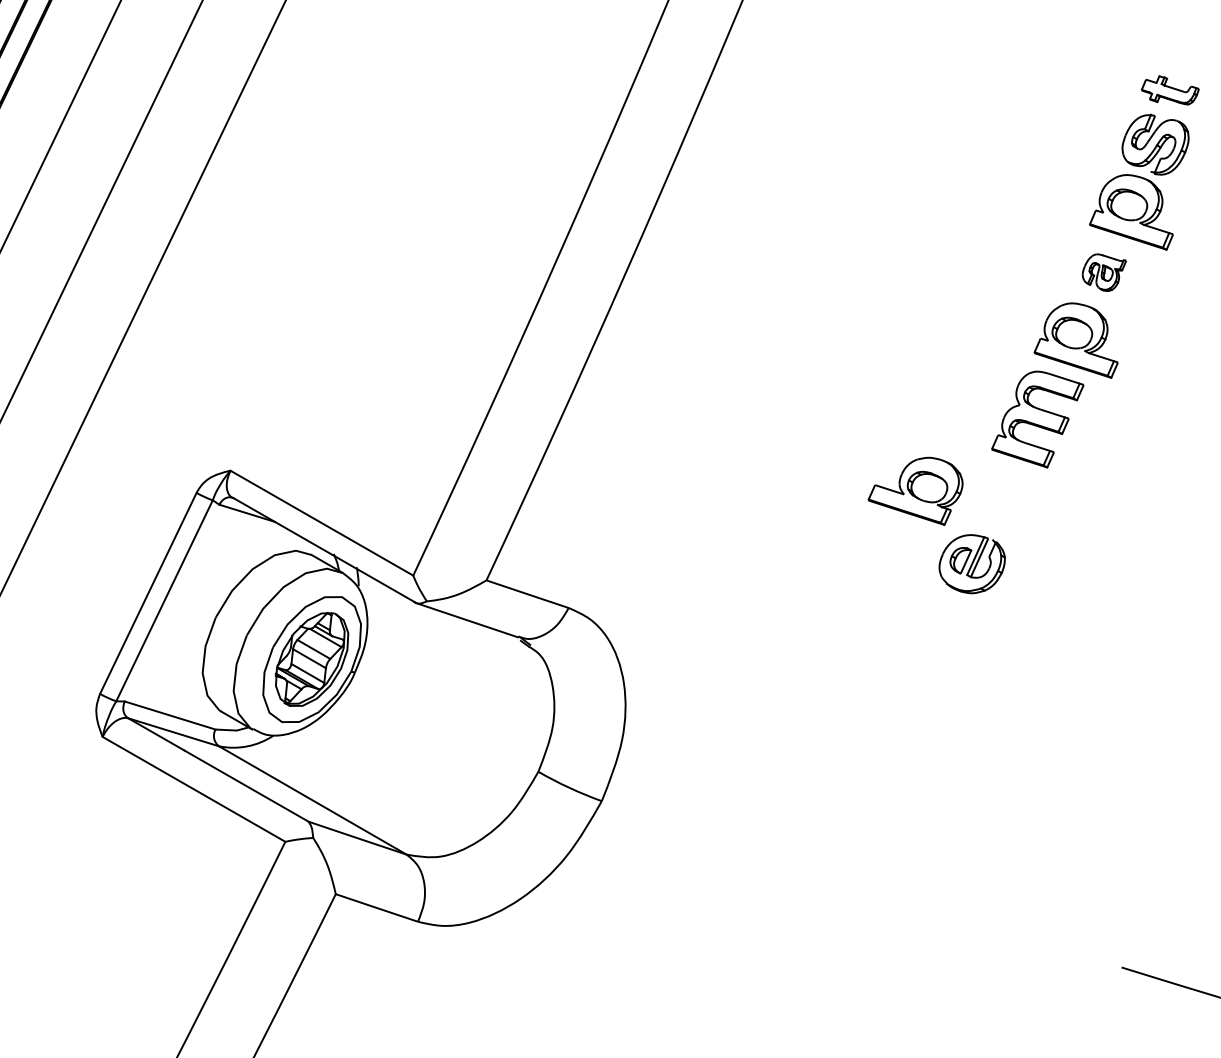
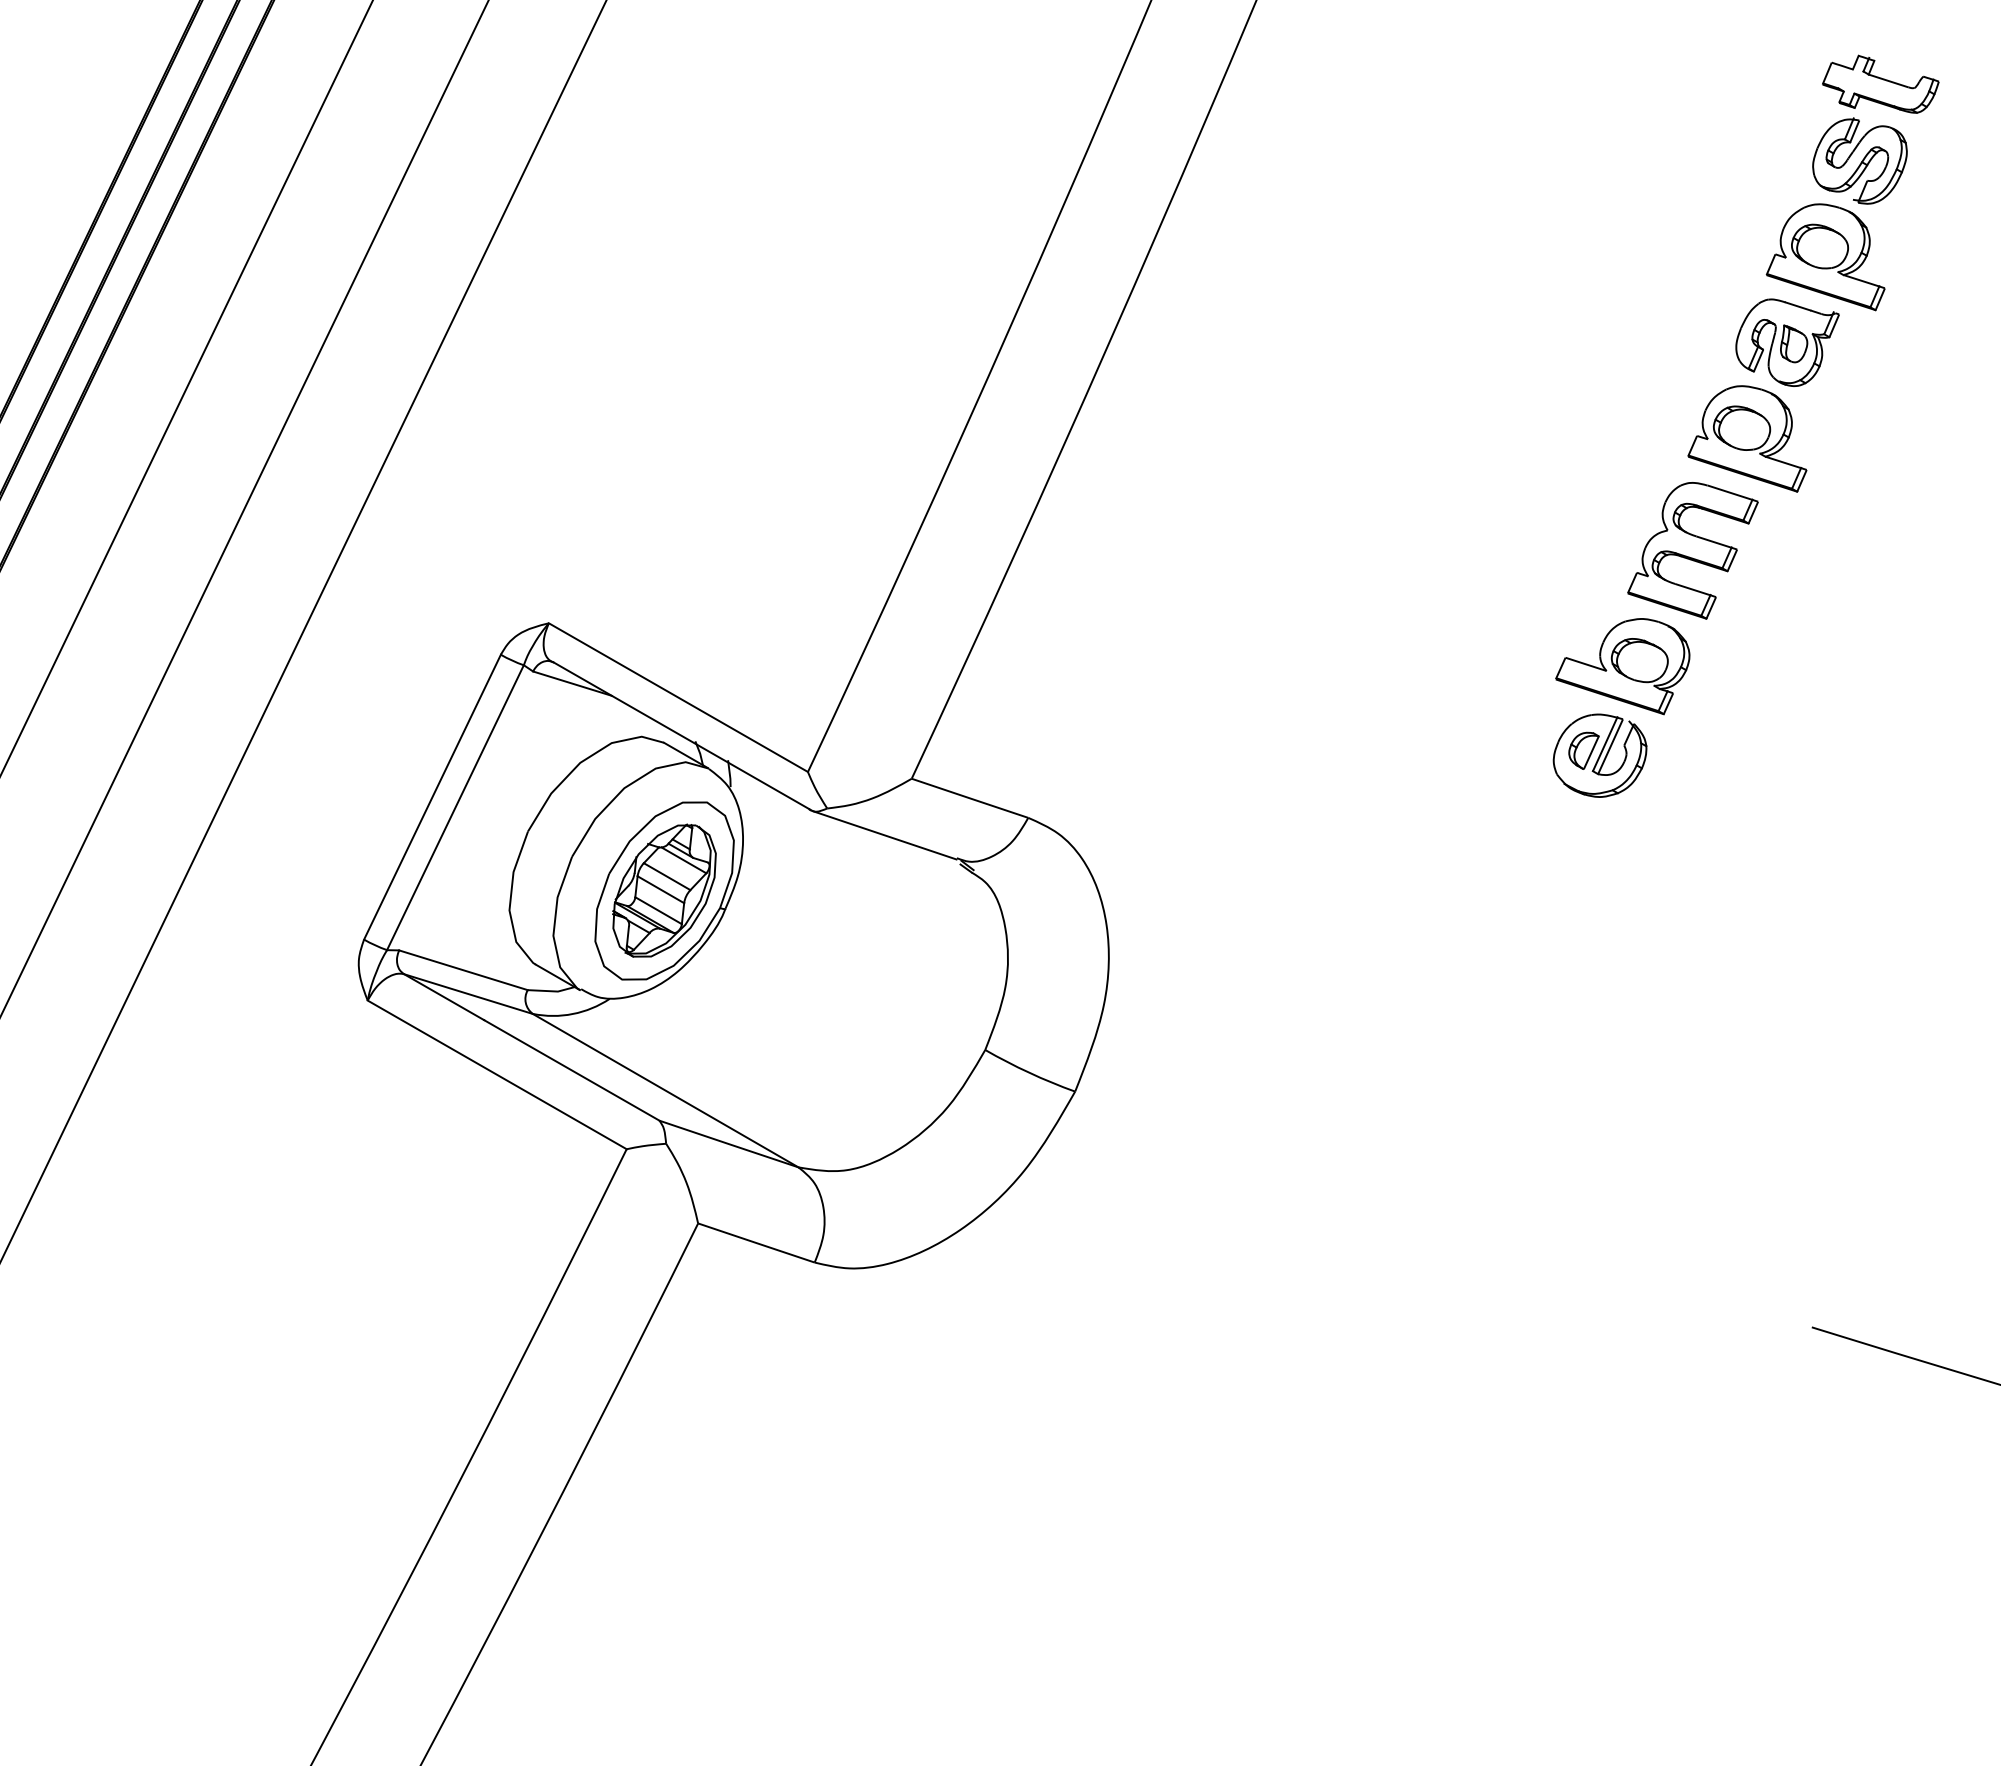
part: (1170, 89) -> (1880, 83), size x1.43
part: (1104, 272) -> (1787, 342), size x1.67
part: (915, 491) -> (1622, 666), moved

